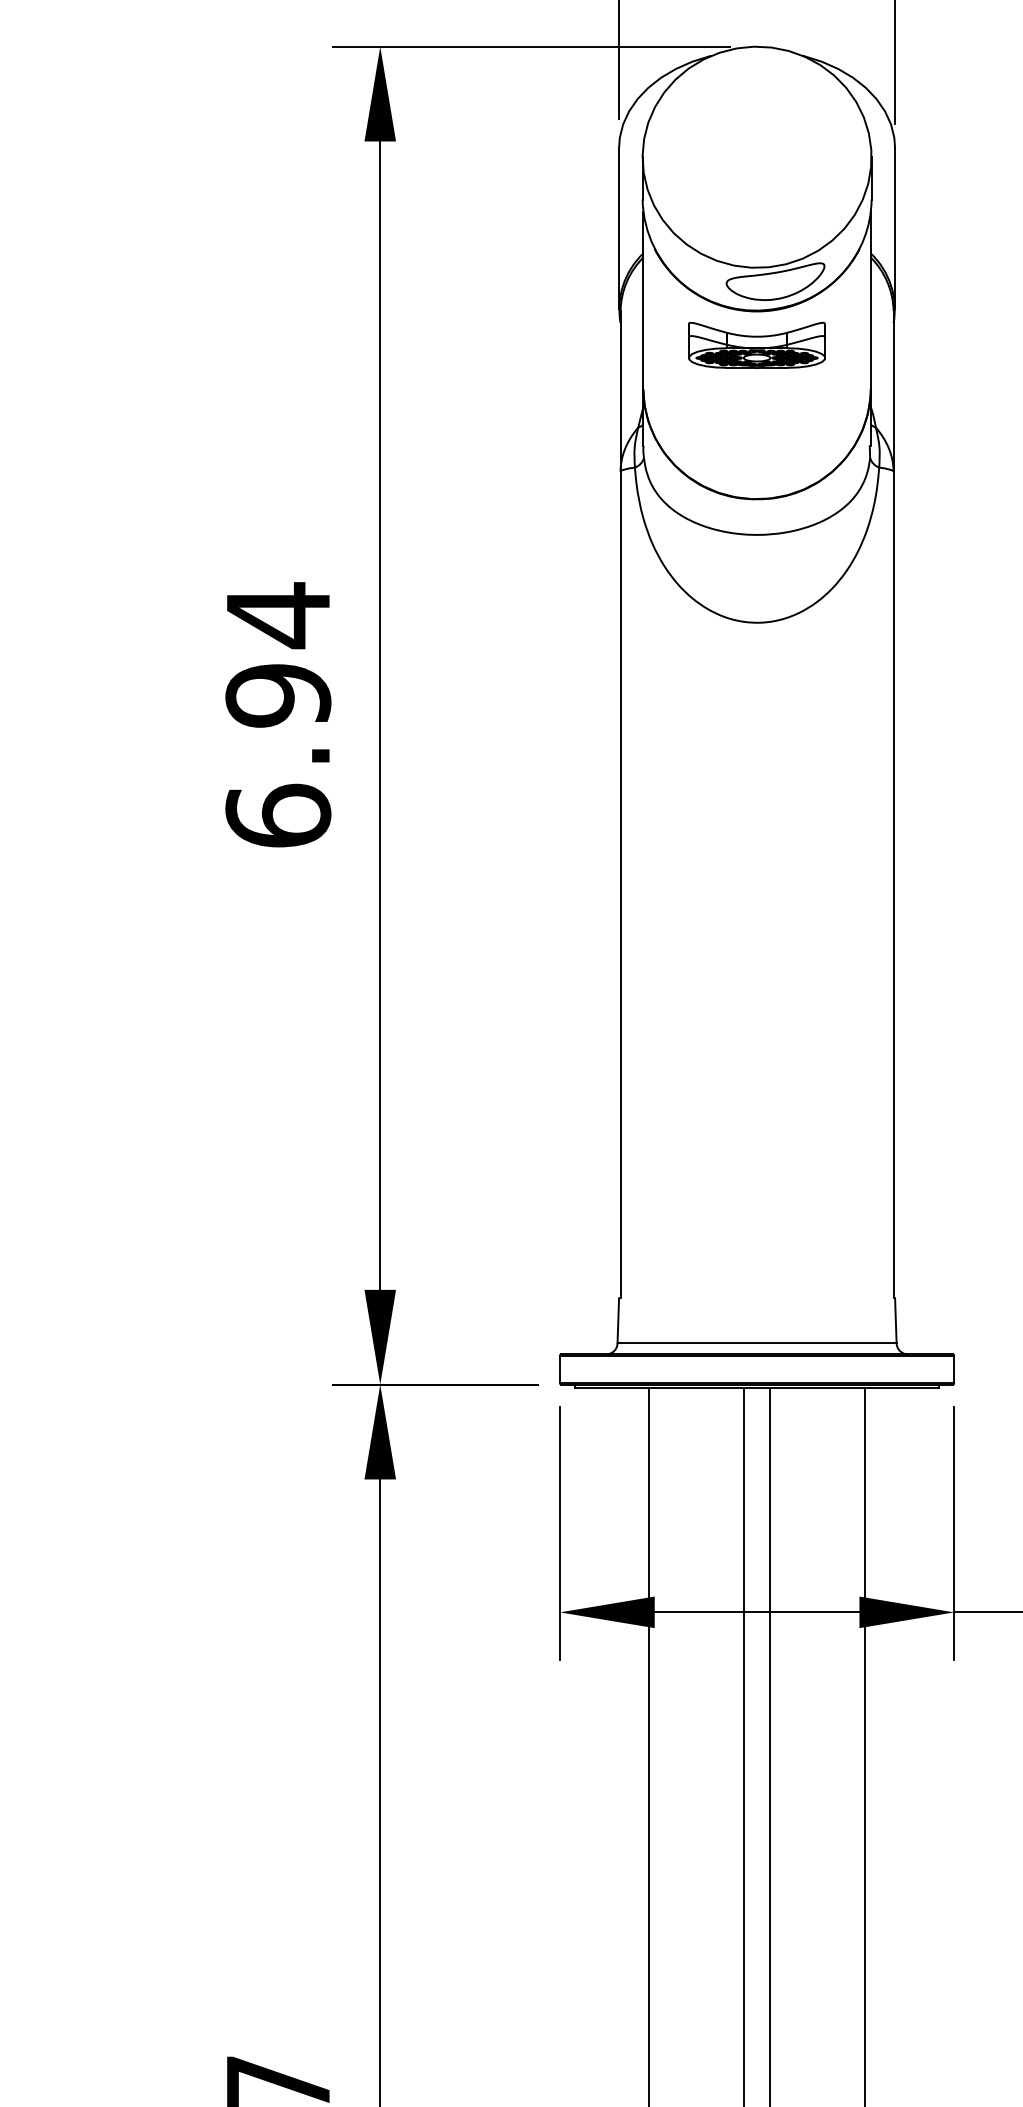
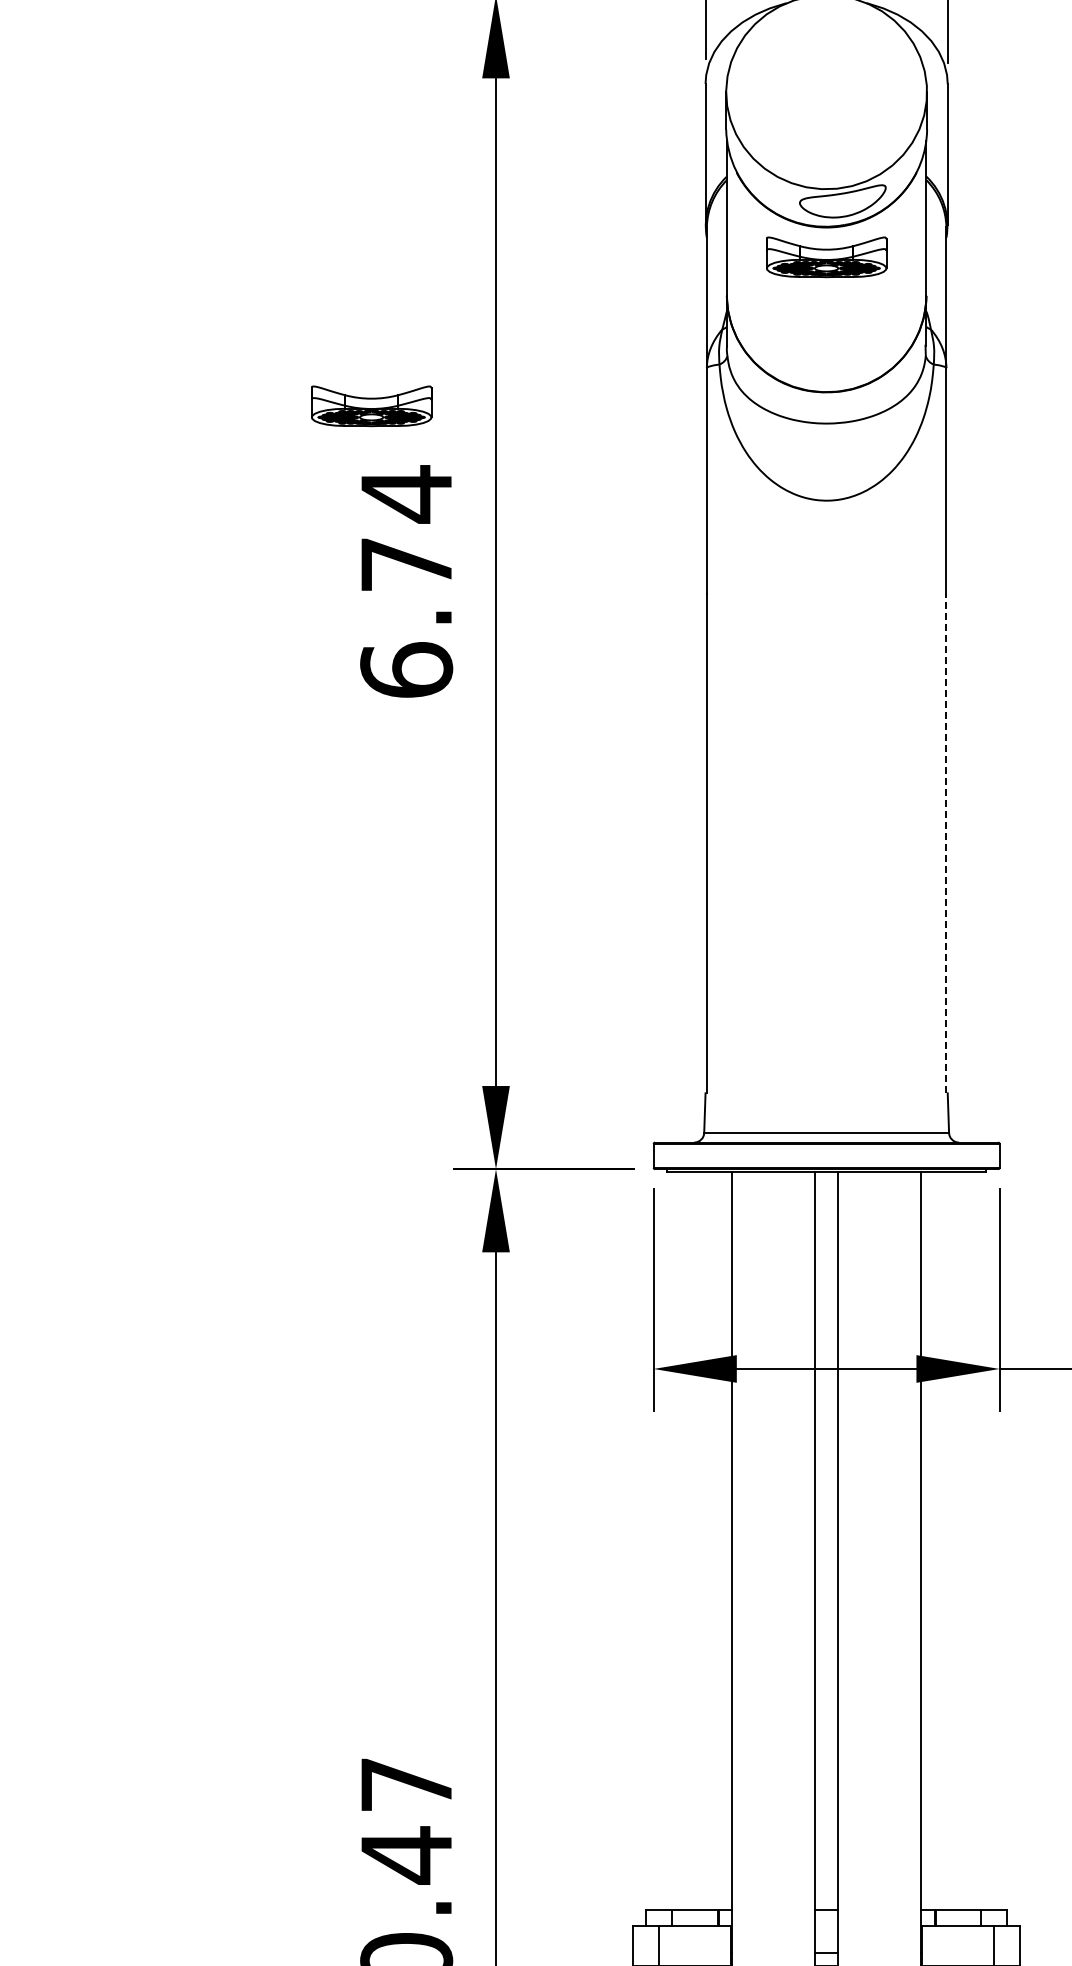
part: (238, 515) -> (371, 406), added
text: (278, 695) -> (406, 564), 6.94 -> 6.74
line: (893, 1013) -> (946, 843), solid -> dashed

